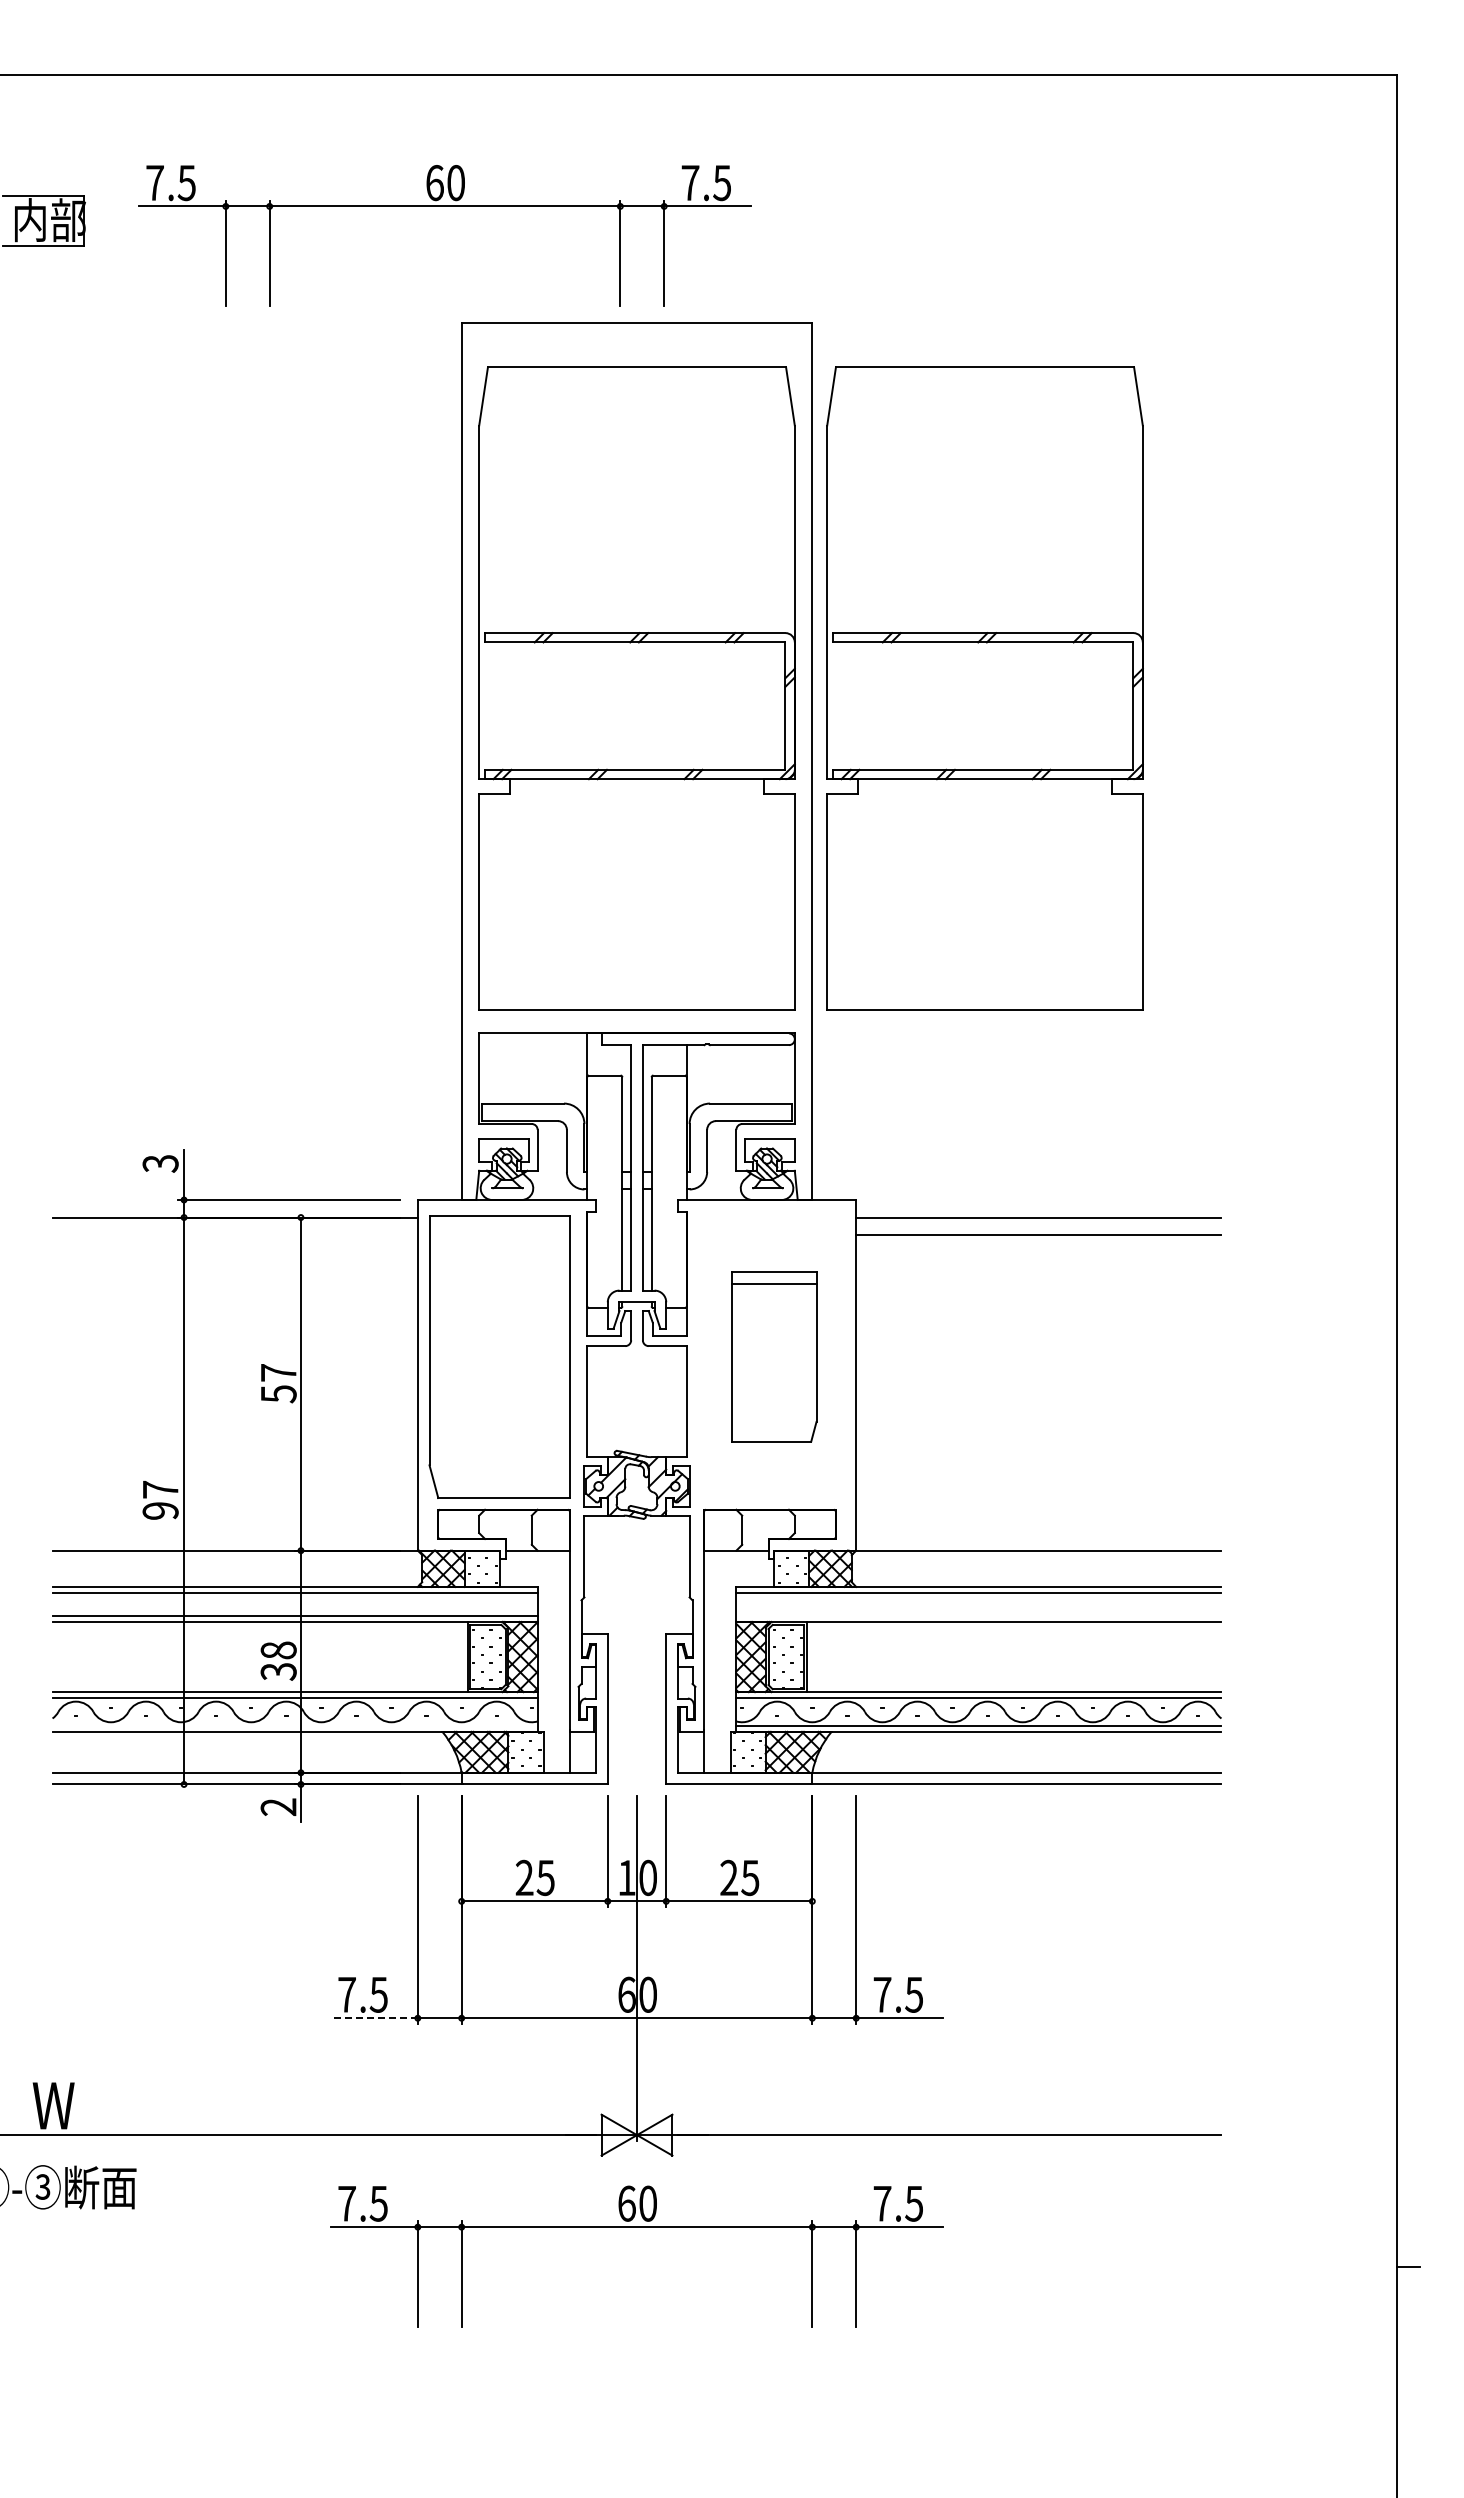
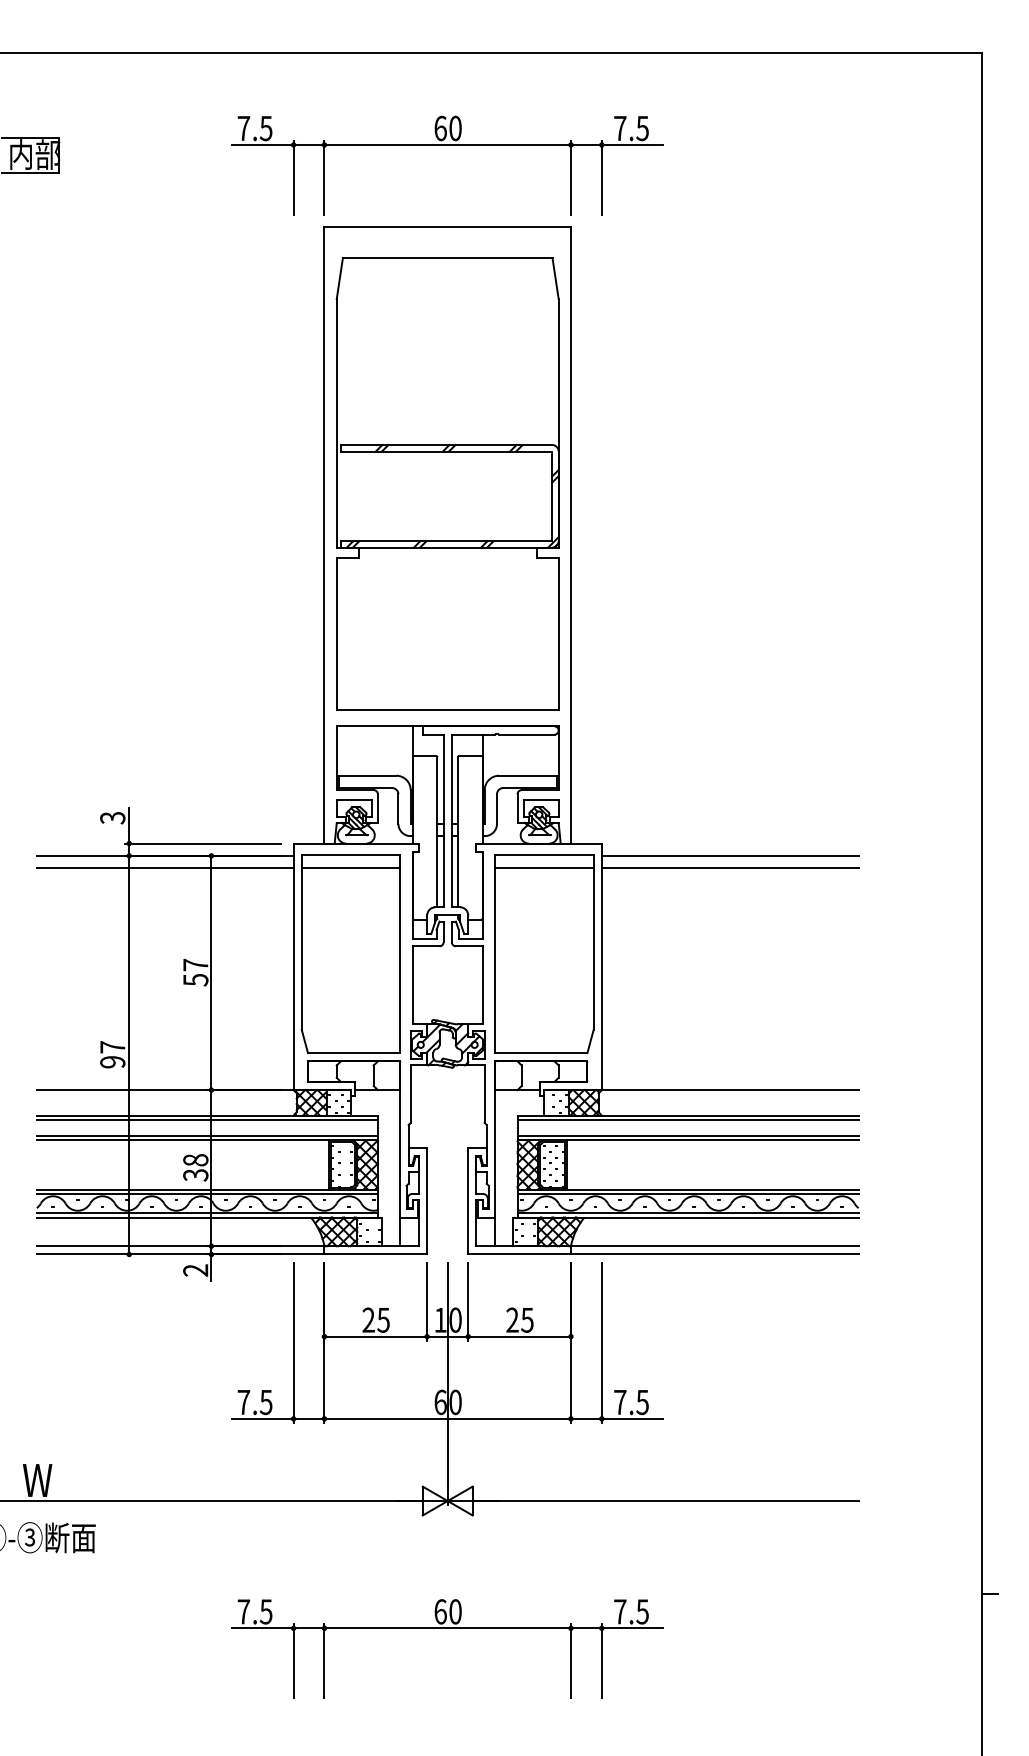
part: (444, 206) -> (447, 145), moved
part: (984, 688) -> (692, 483), removed
line: (234, 1235) -> (164, 868), added
line: (499, 1235) -> (351, 868), added
part: (774, 1356) -> (544, 953), size x1.67
line: (978, 1616) -> (687, 1136), added
line: (294, 1726) -> (206, 1213), added
line: (374, 2018) -> (263, 1419), dashed -> solid
part: (636, 2227) -> (447, 1628), moved

